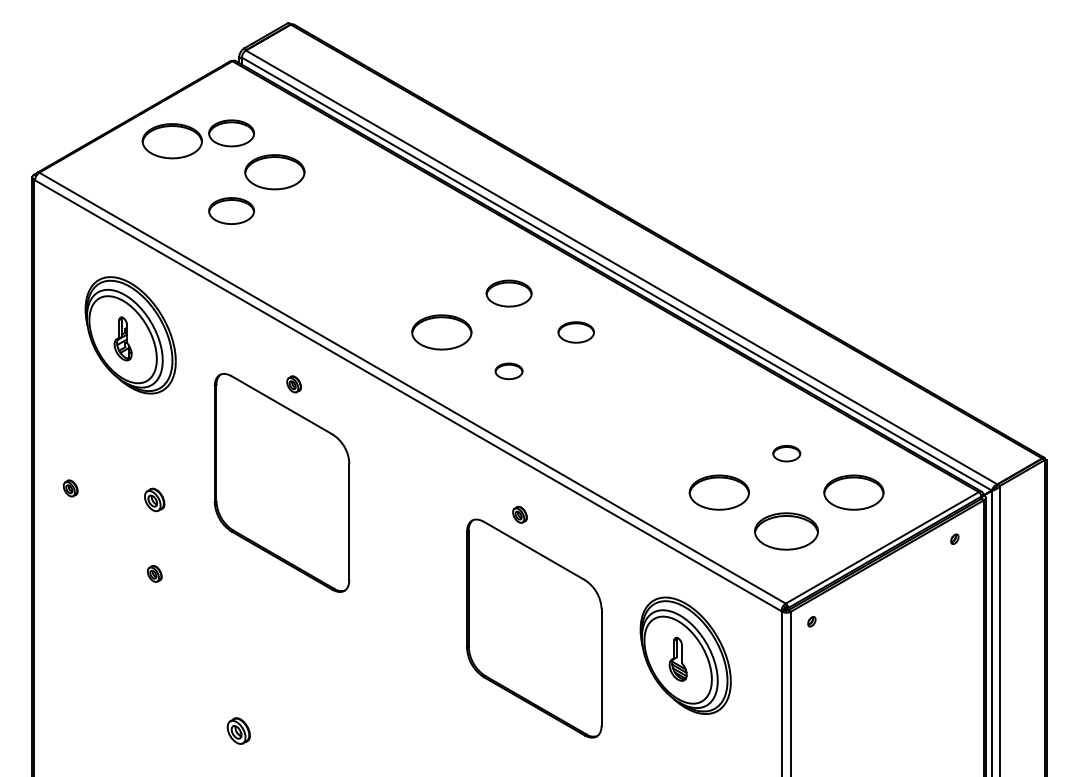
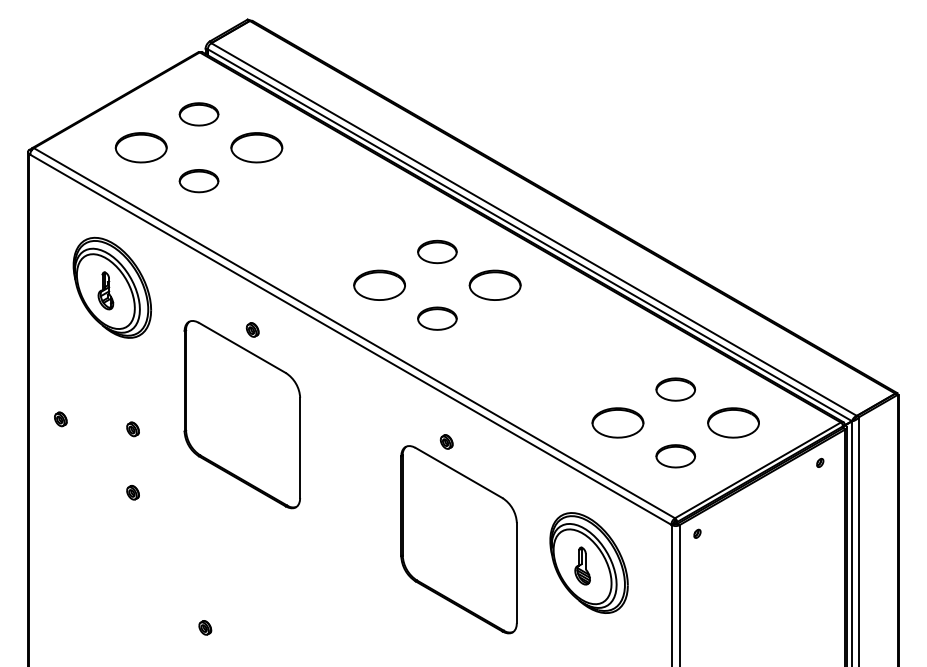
part: (171, 141) -> (140, 147), moved
part: (274, 172) -> (256, 147), moved
part: (575, 332) -> (494, 285), size x1.67
part: (508, 371) -> (436, 318), size x1.67
part: (786, 453) -> (675, 389), size x1.67
part: (154, 500) -> (132, 429), size x0.71
part: (786, 531) -> (675, 456), size x0.71
part: (238, 731) -> (204, 628), size x0.62

